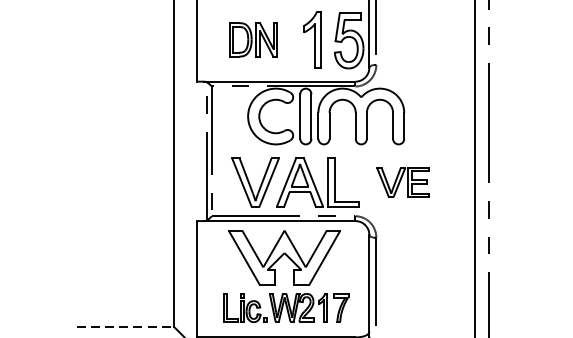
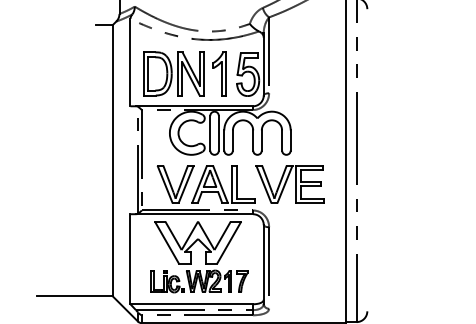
part: (252, 39) -> (173, 73), size x1.67
part: (402, 182) -> (289, 184), size x1.67
line: (124, 327) -> (74, 296), dashed -> solid

